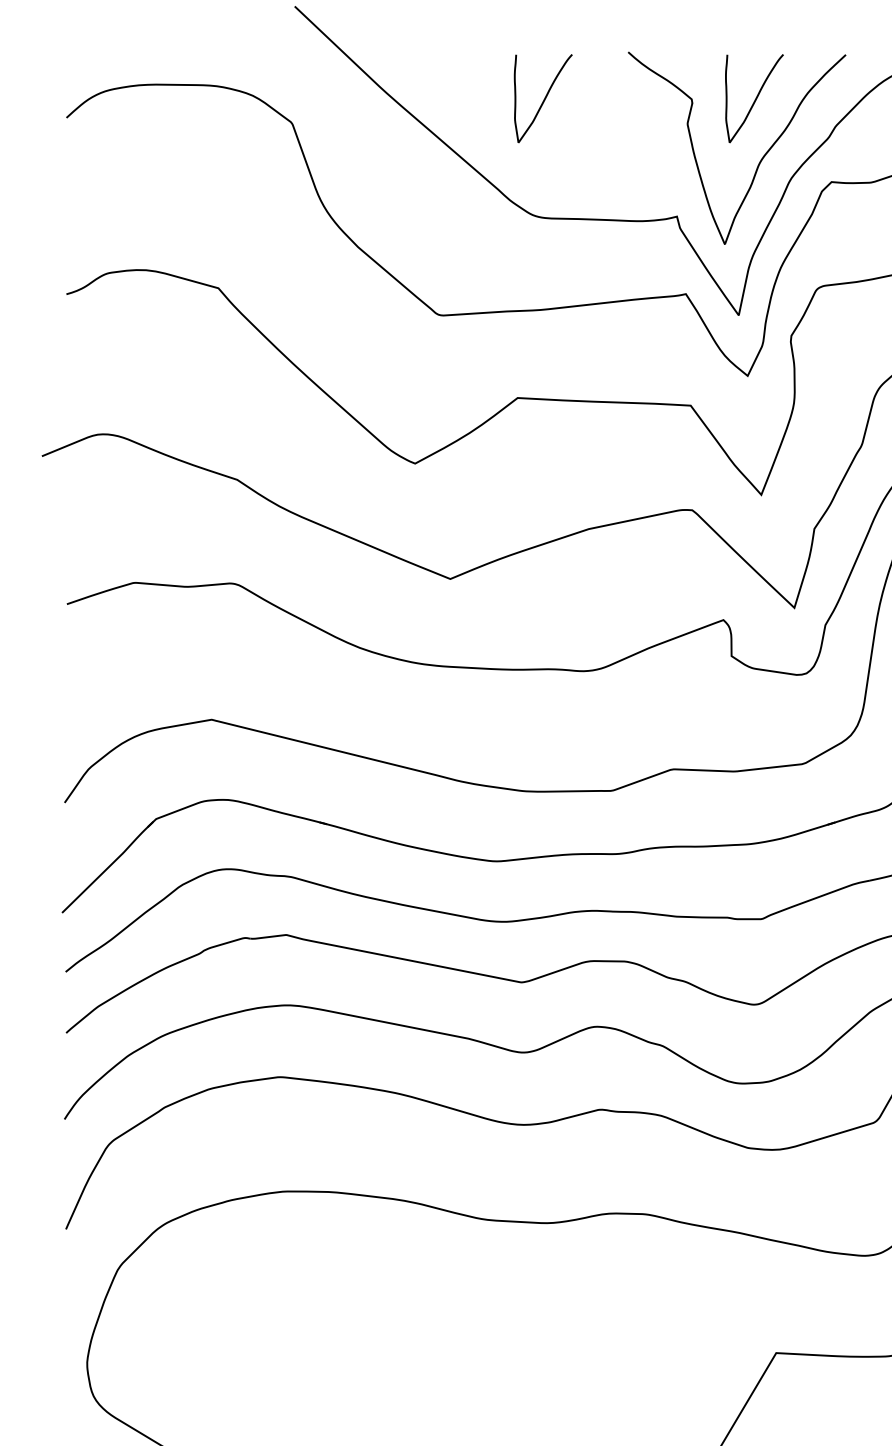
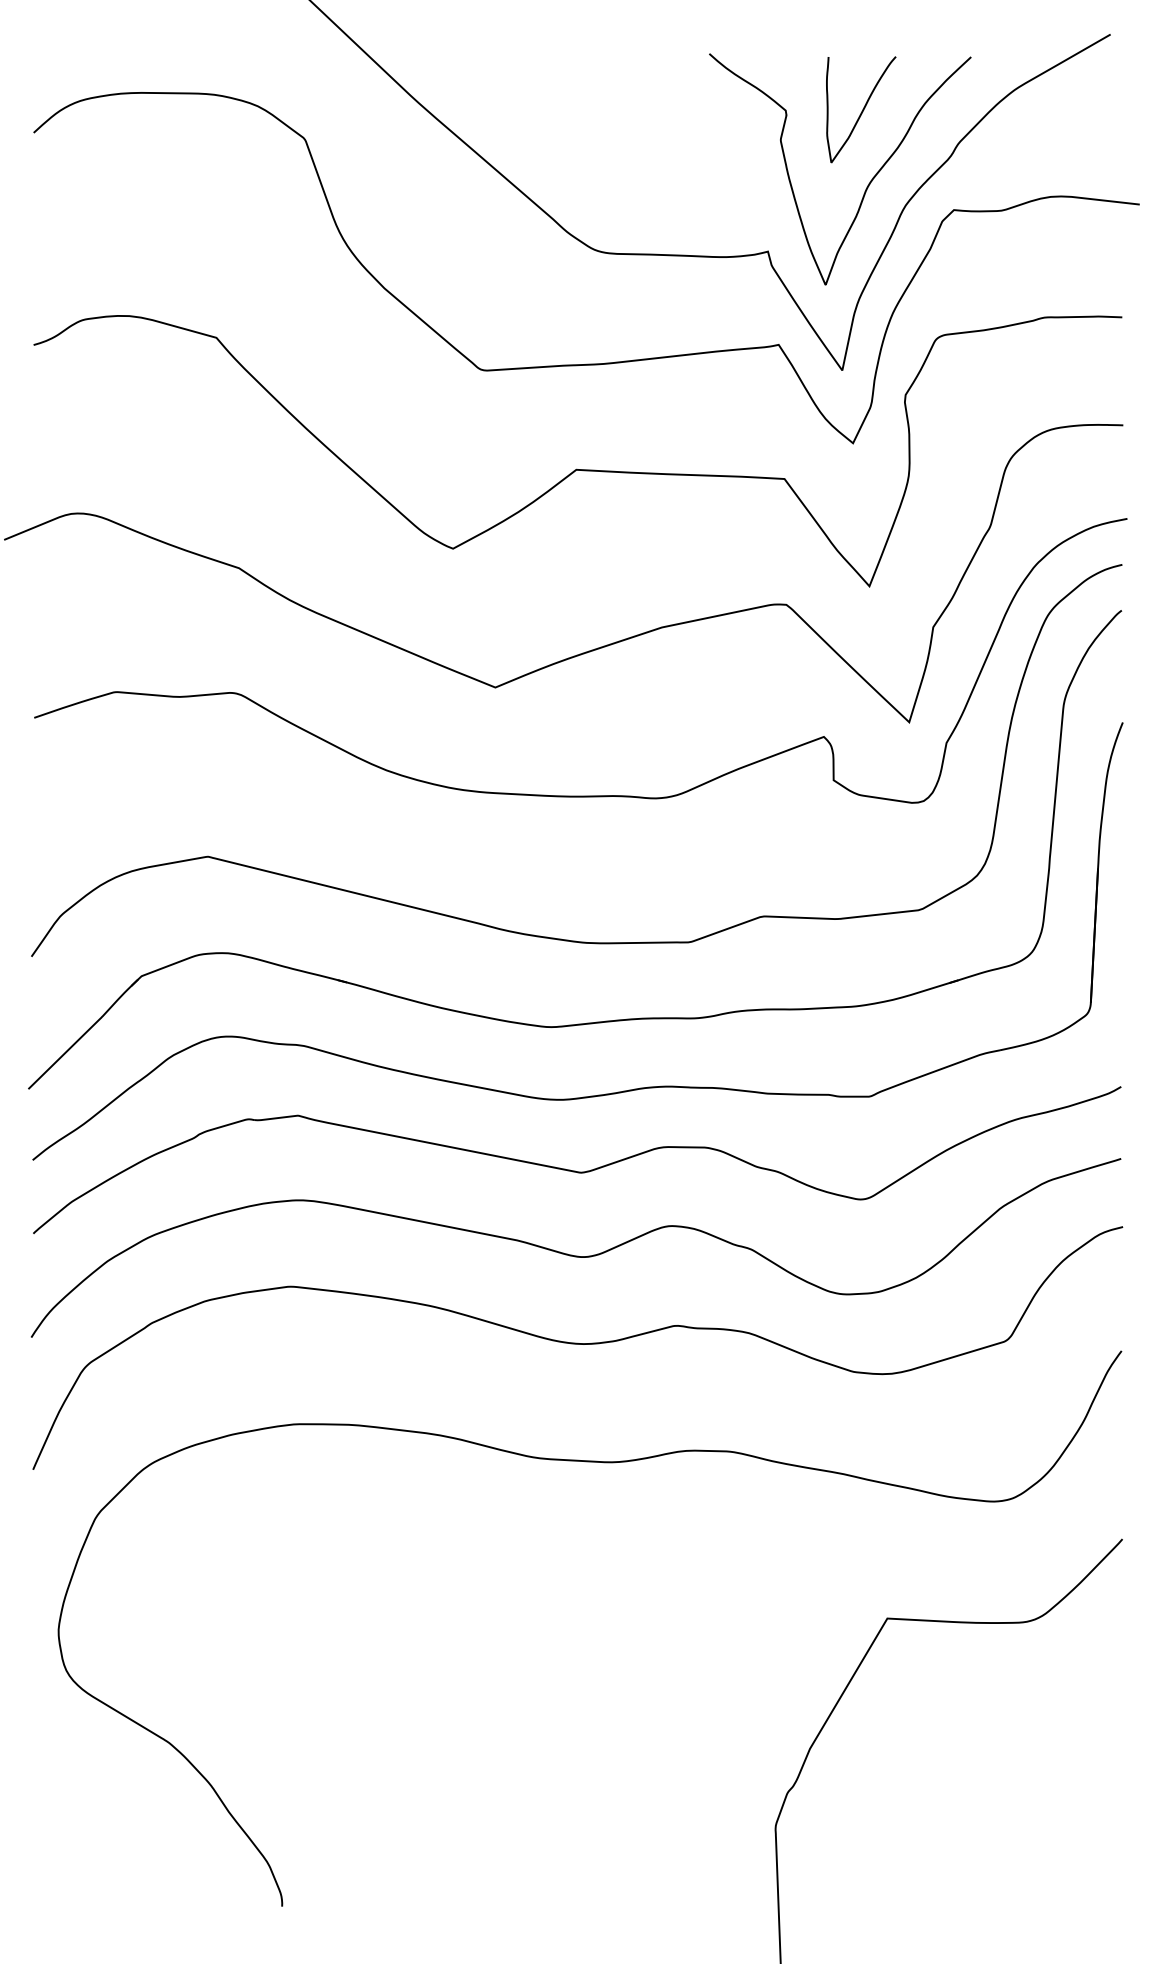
curve: (544, 98) -> (608, 109), removed

